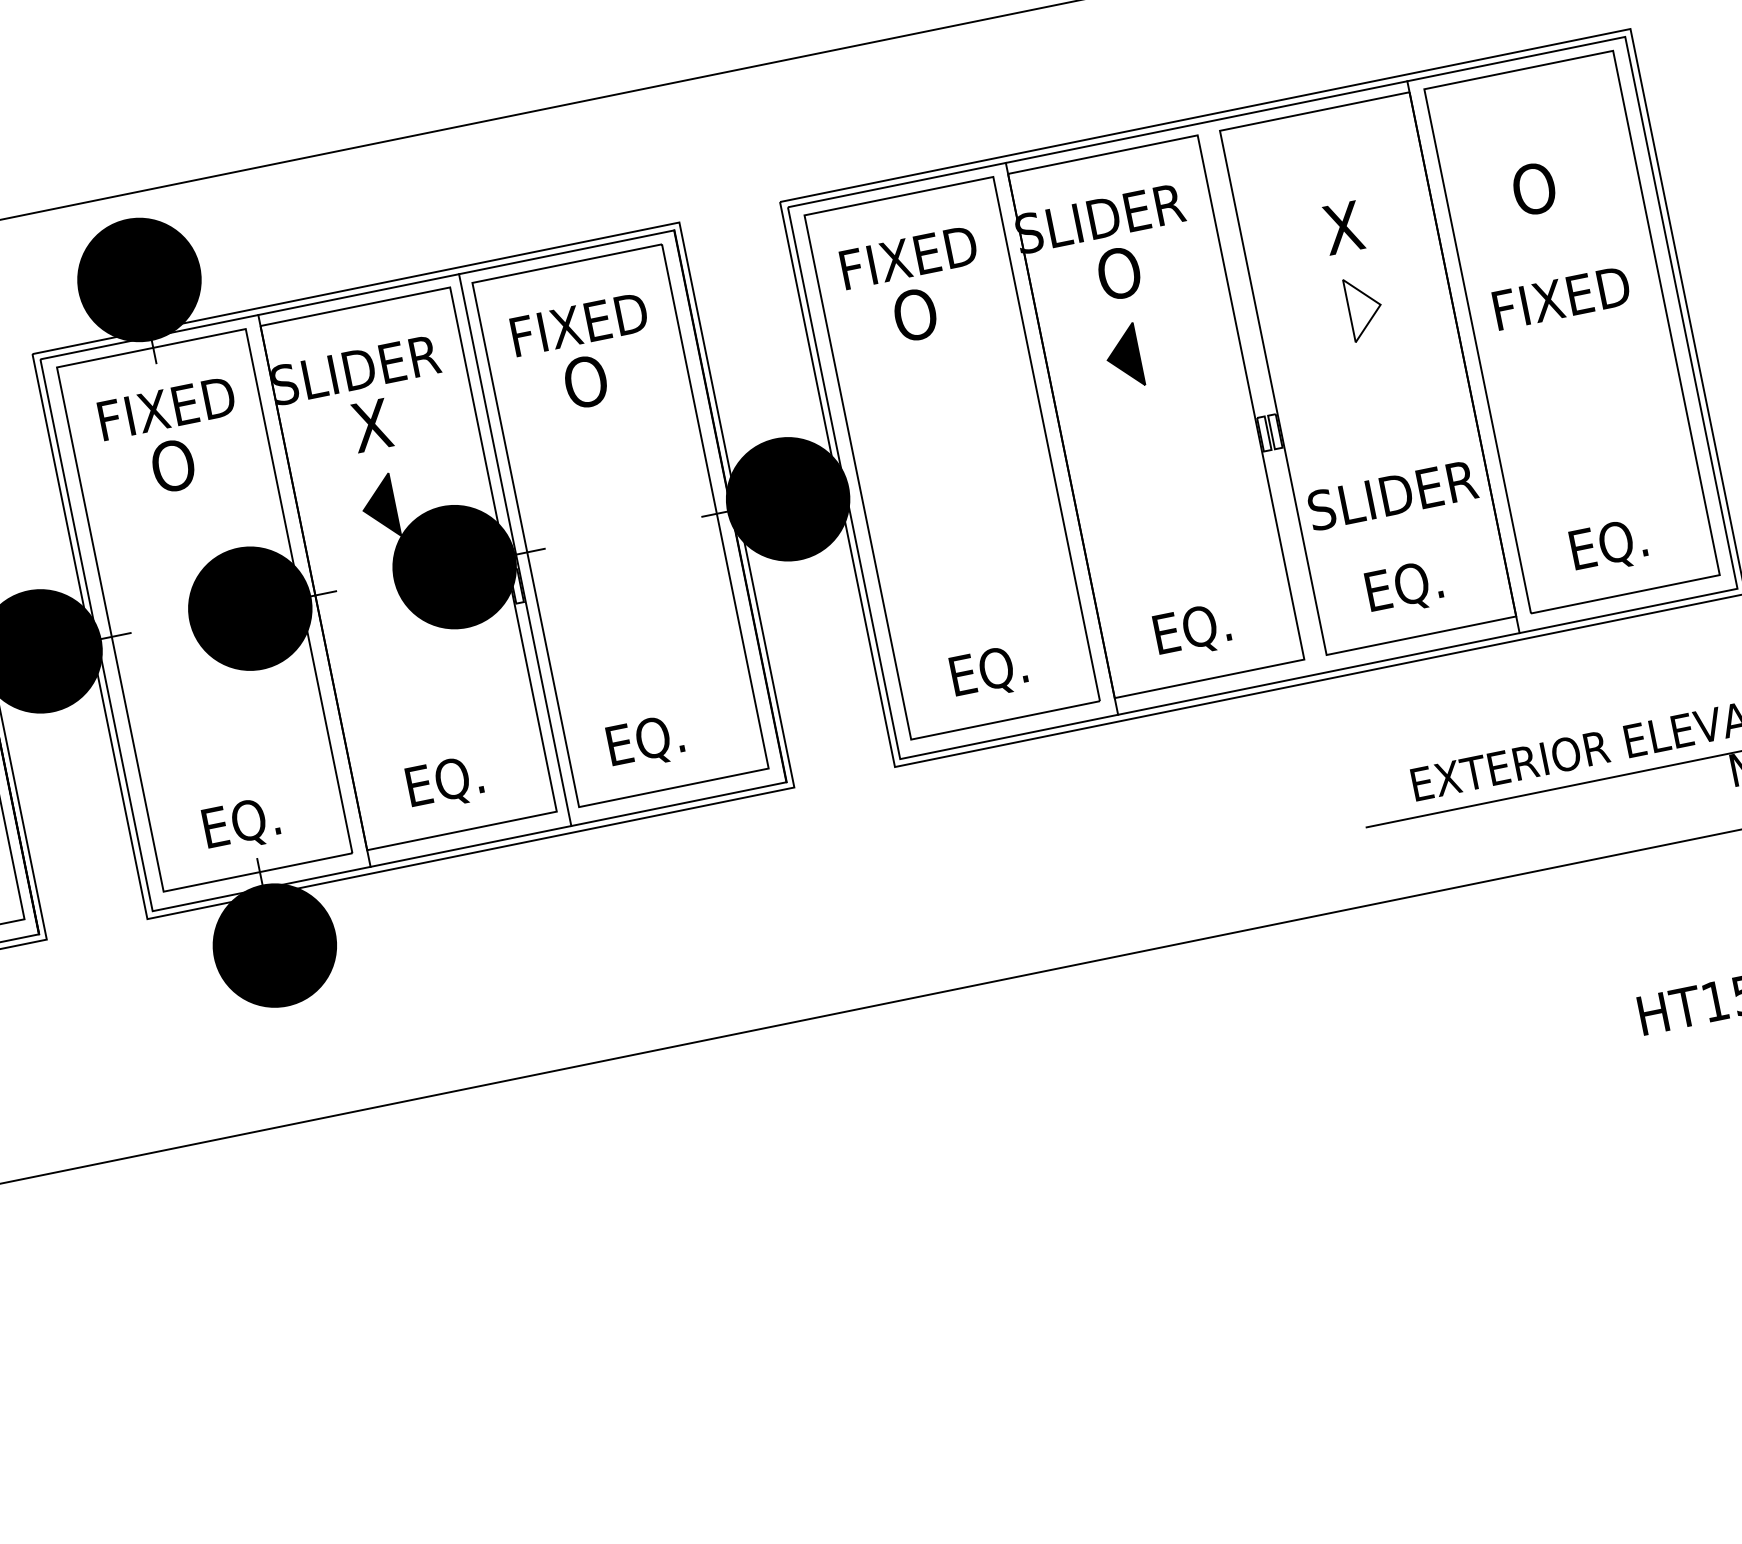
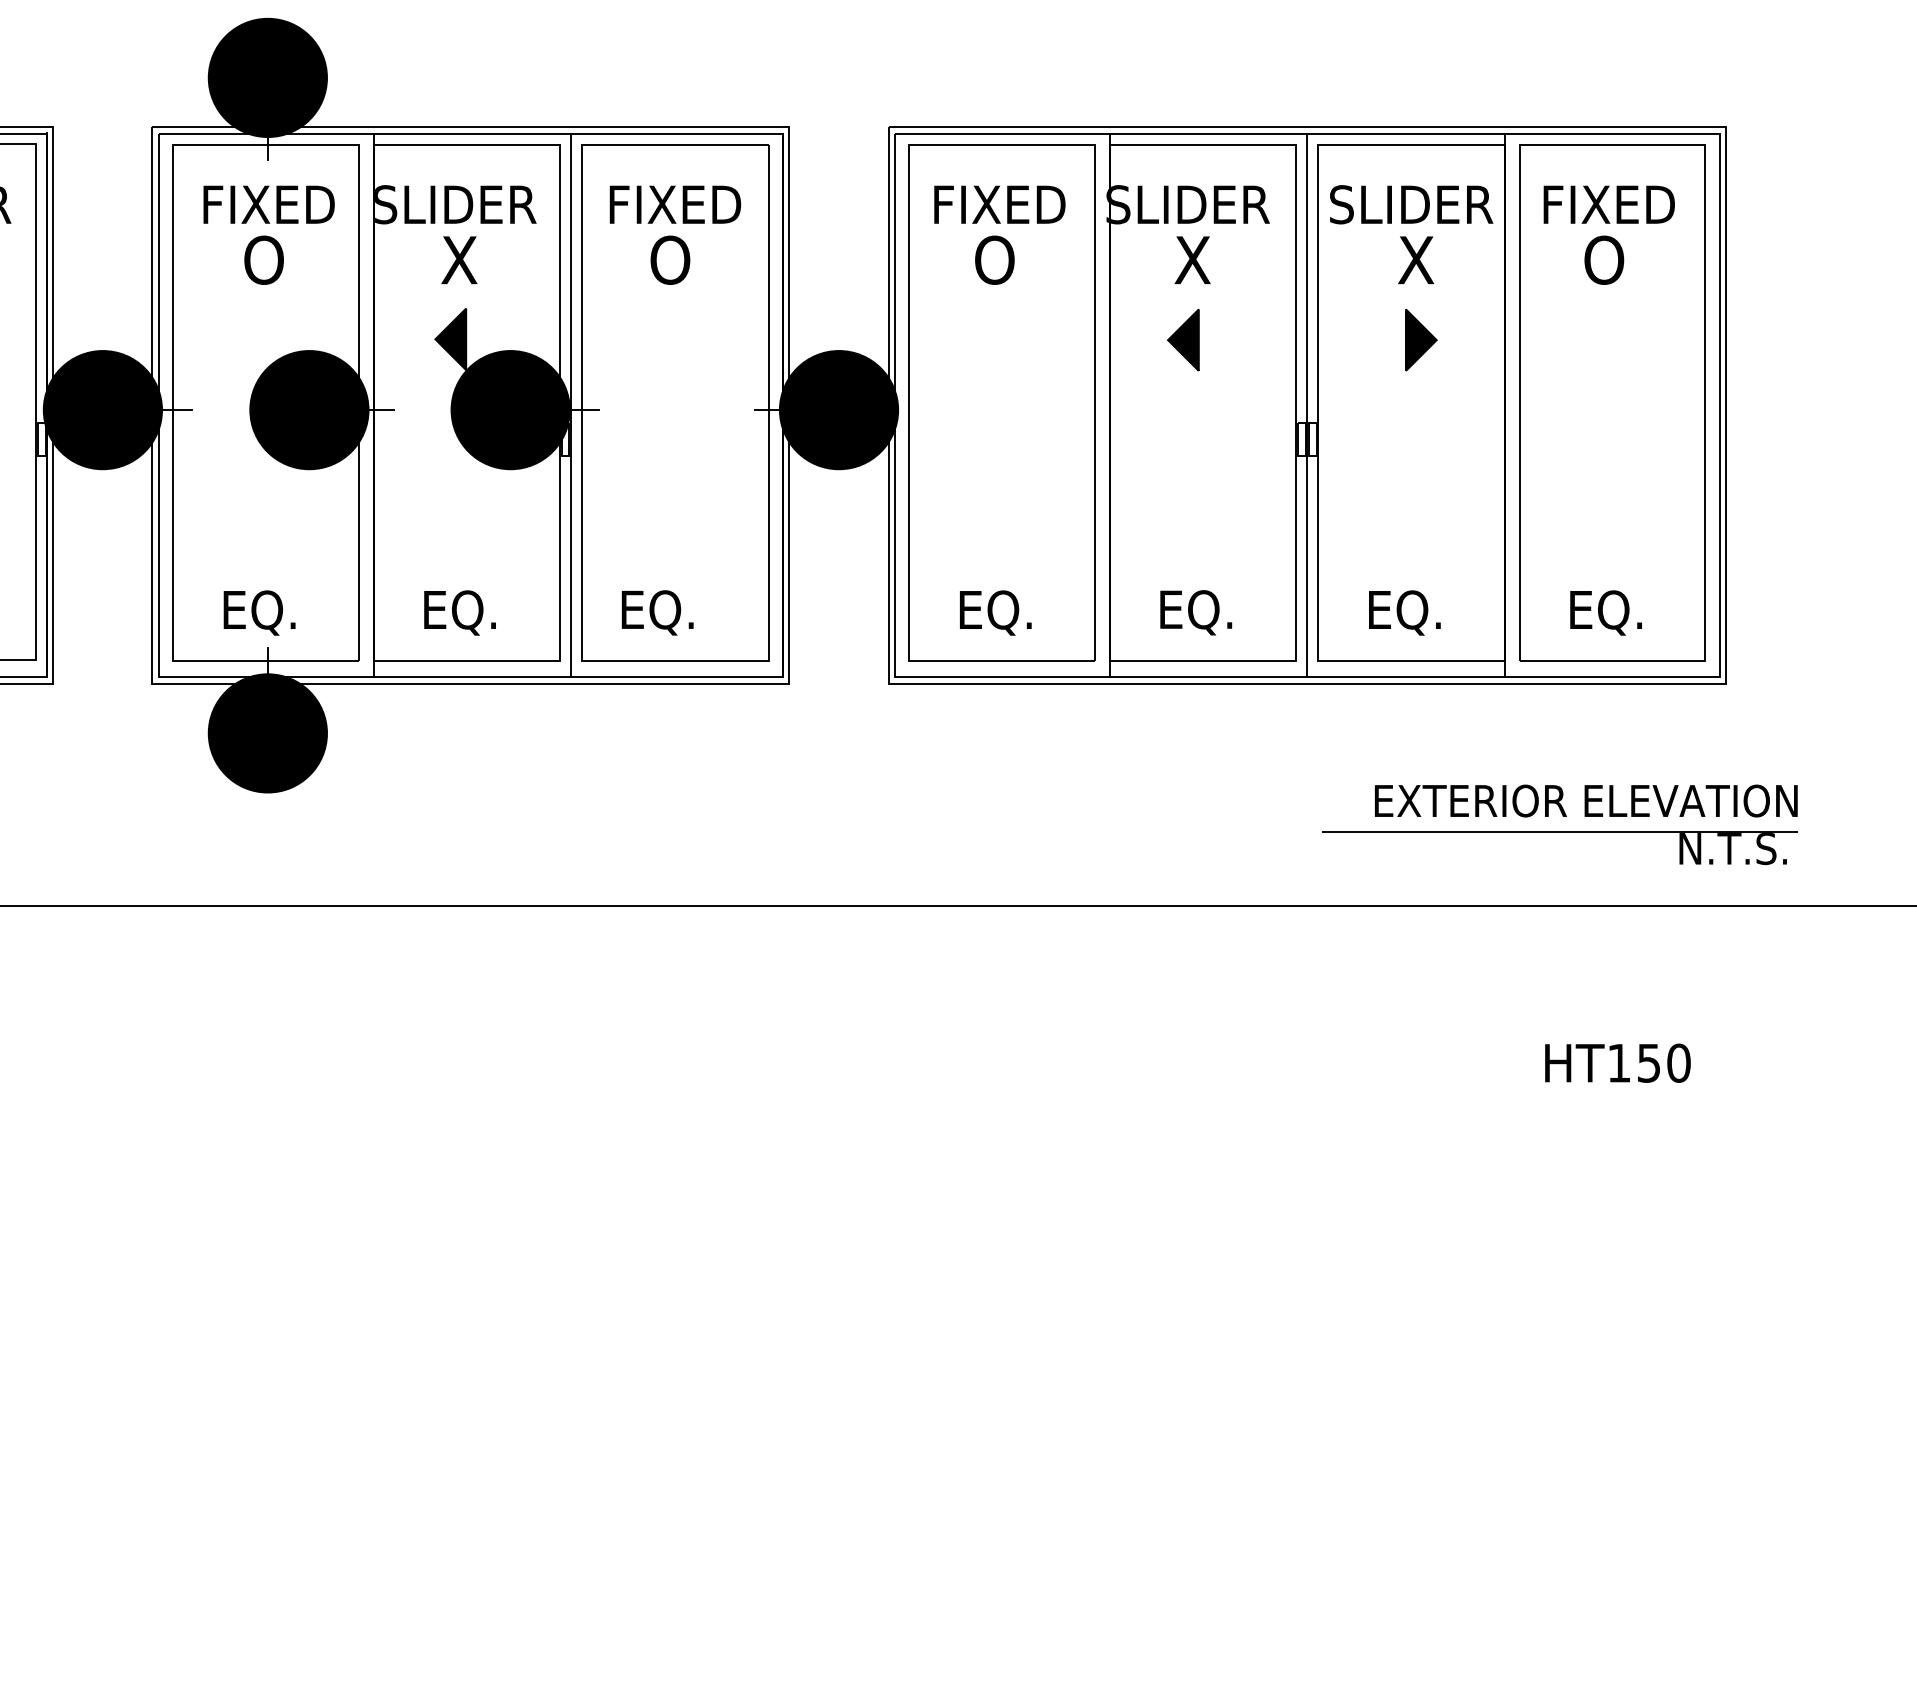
text: (1117, 272) -> (1194, 259), O -> X
text: (1560, 298) -> (1608, 204), moved
fill: (1363, 307) -> (1420, 339), added
line: (1262, 397) -> (1307, 405), added
text: (1392, 495) -> (1411, 204), moved

